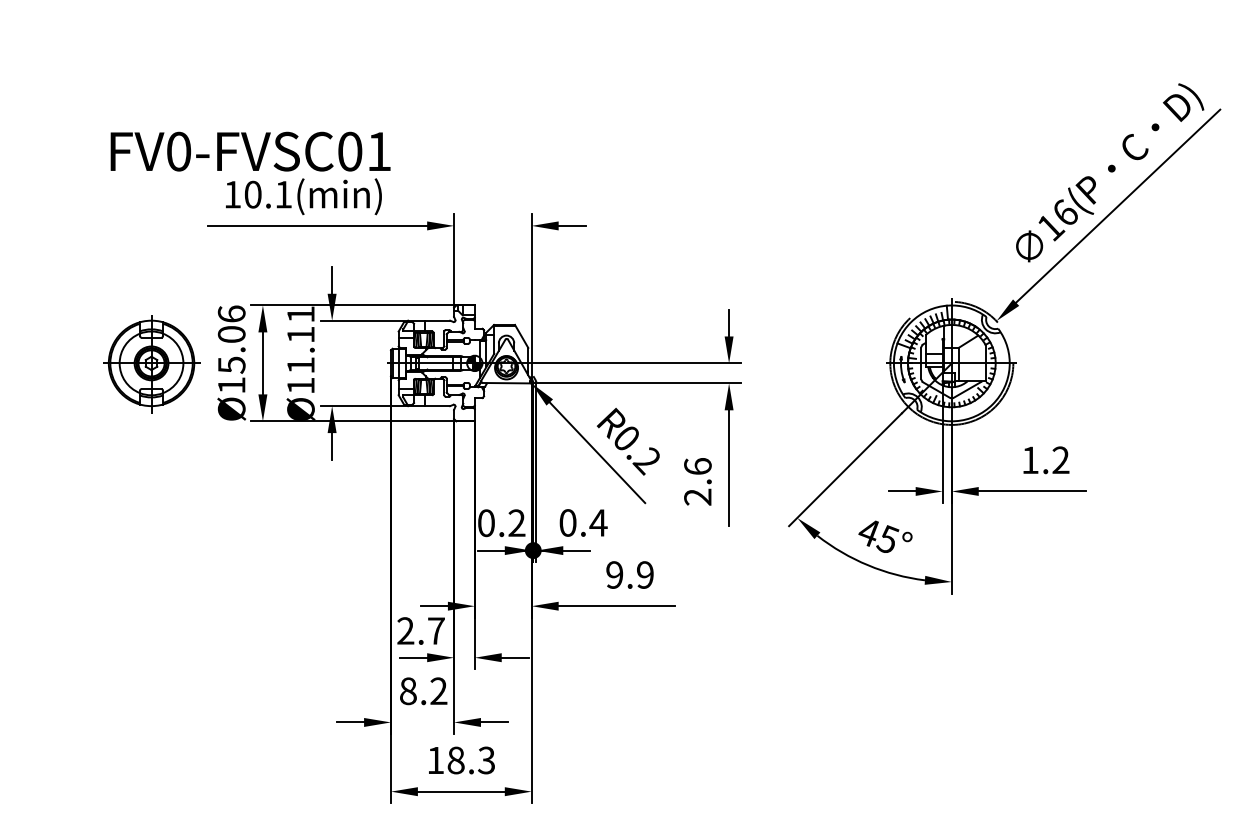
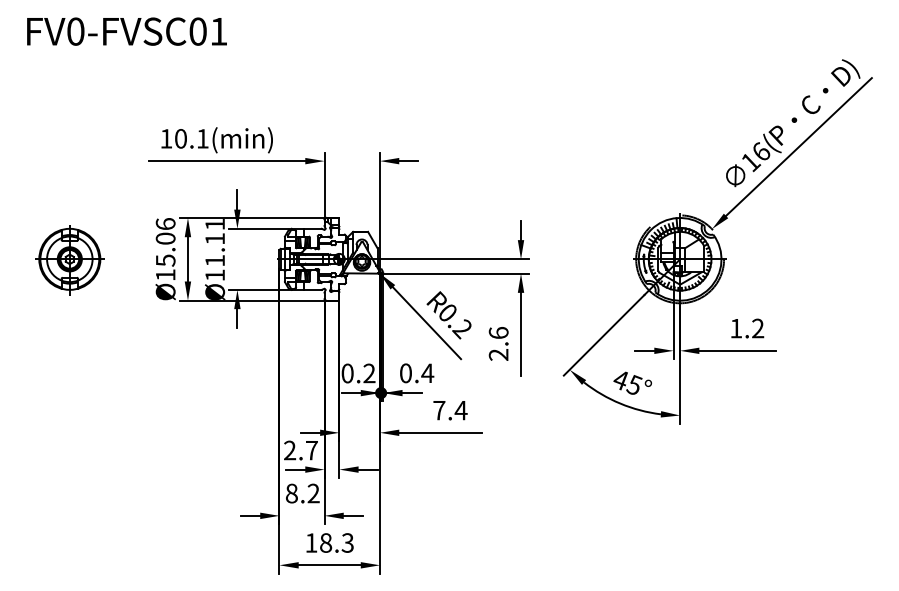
text: (250, 151) -> (126, 31), moved
part: (151, 364) -> (69, 260), moved
text: (630, 574) -> (450, 410), 9.9 -> 7.4

